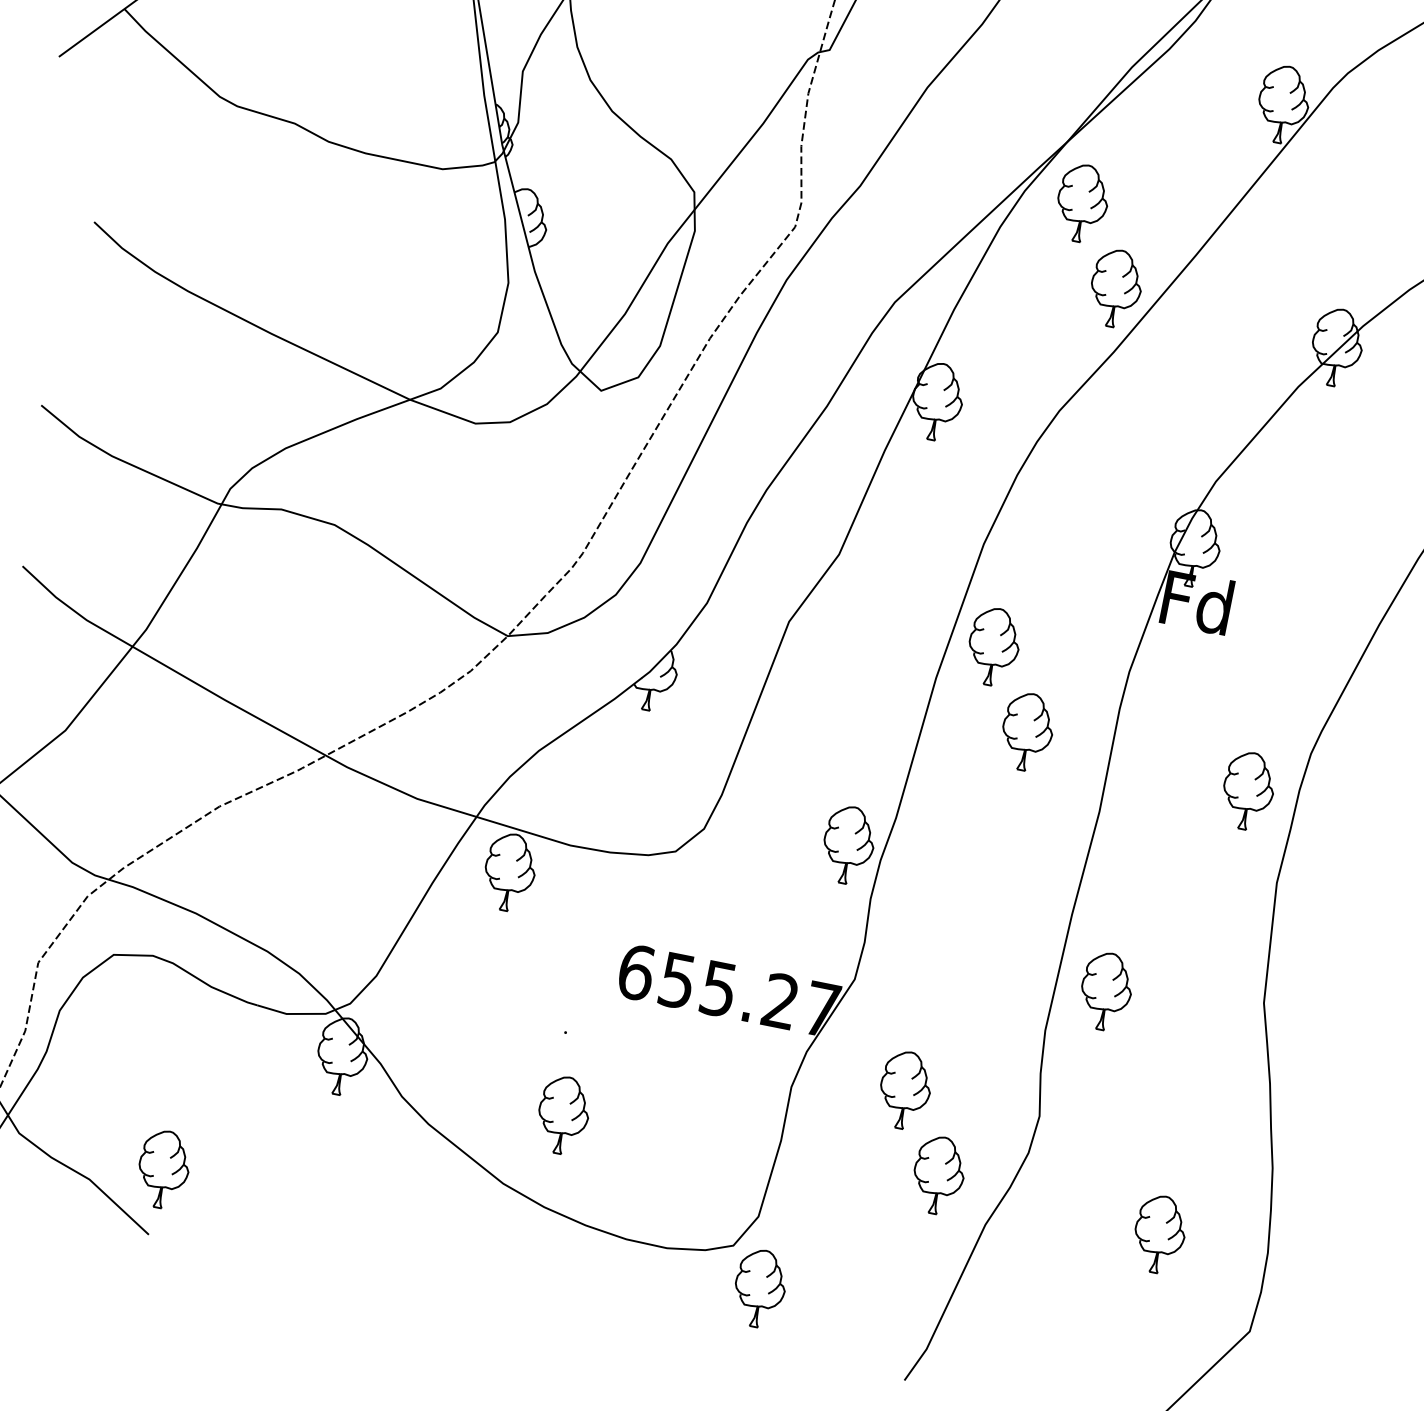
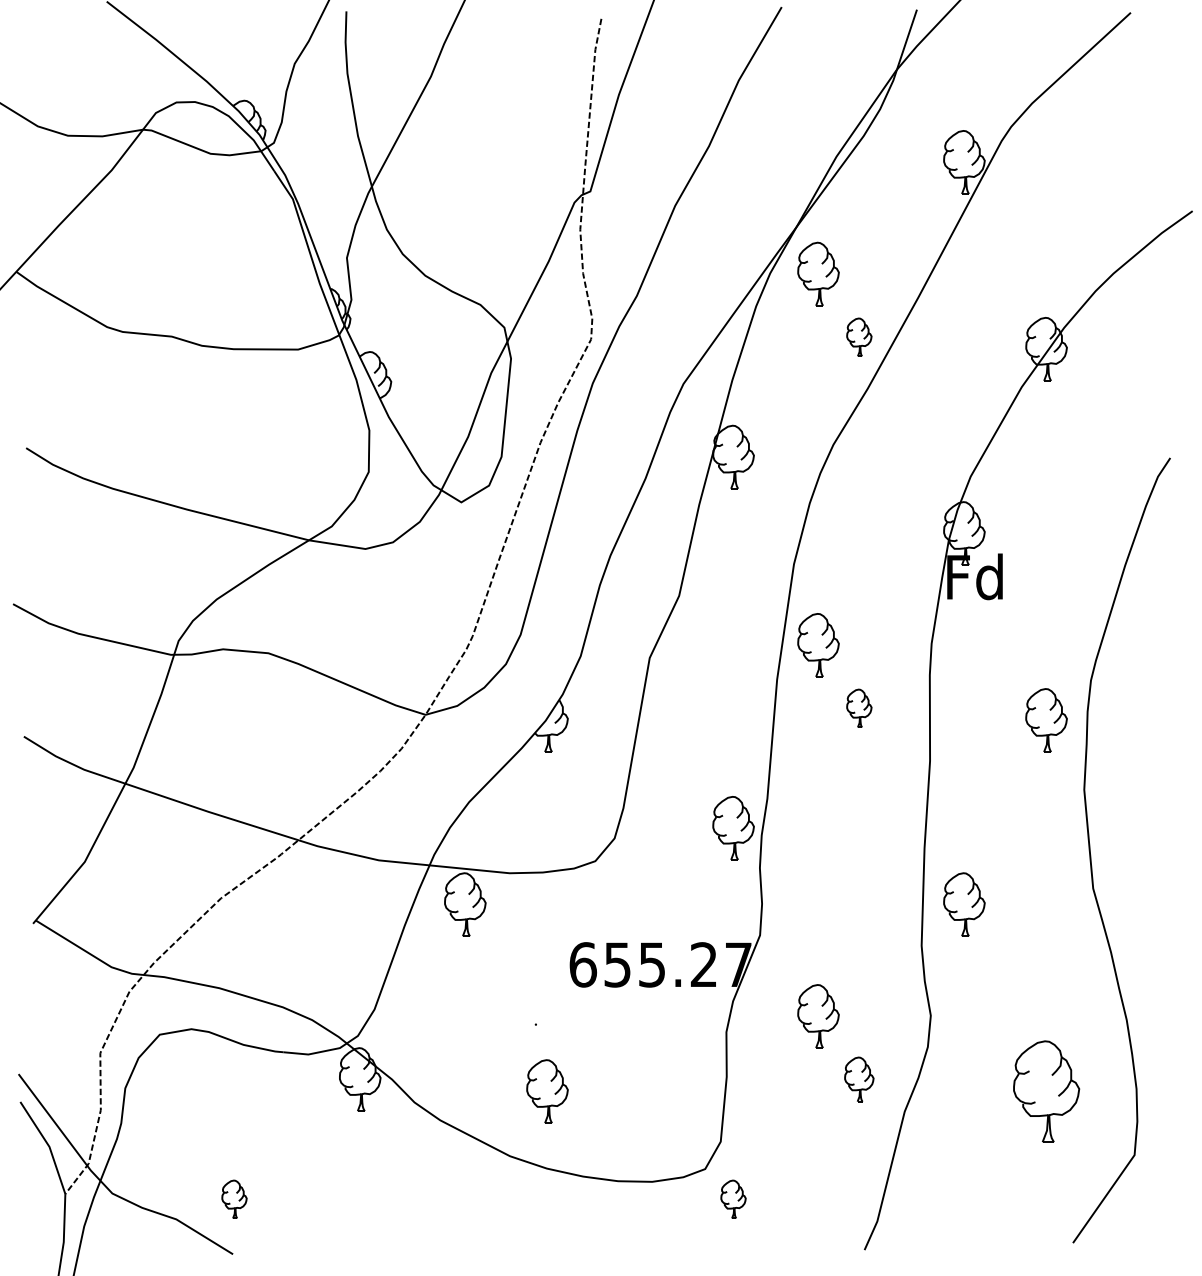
part: (1116, 288) -> (859, 337), size x0.6
part: (1027, 732) -> (859, 708), size x0.6
part: (163, 1169) -> (234, 1199), size x0.6
part: (939, 1175) -> (859, 1079), size x0.7
part: (1159, 1234) -> (1046, 1091), size x1.6
part: (759, 1288) -> (733, 1199), size x0.6

